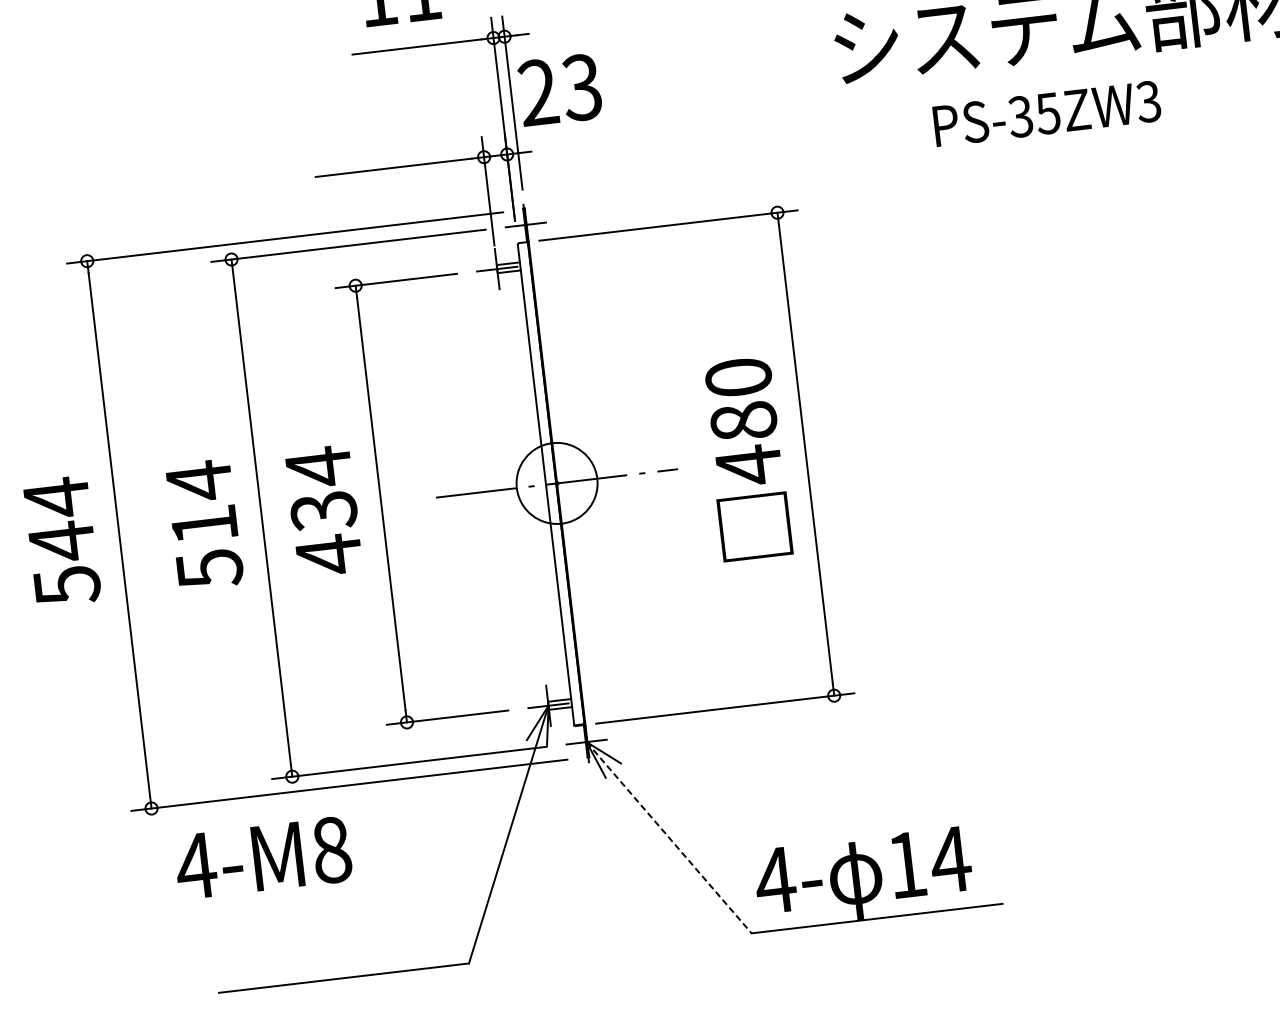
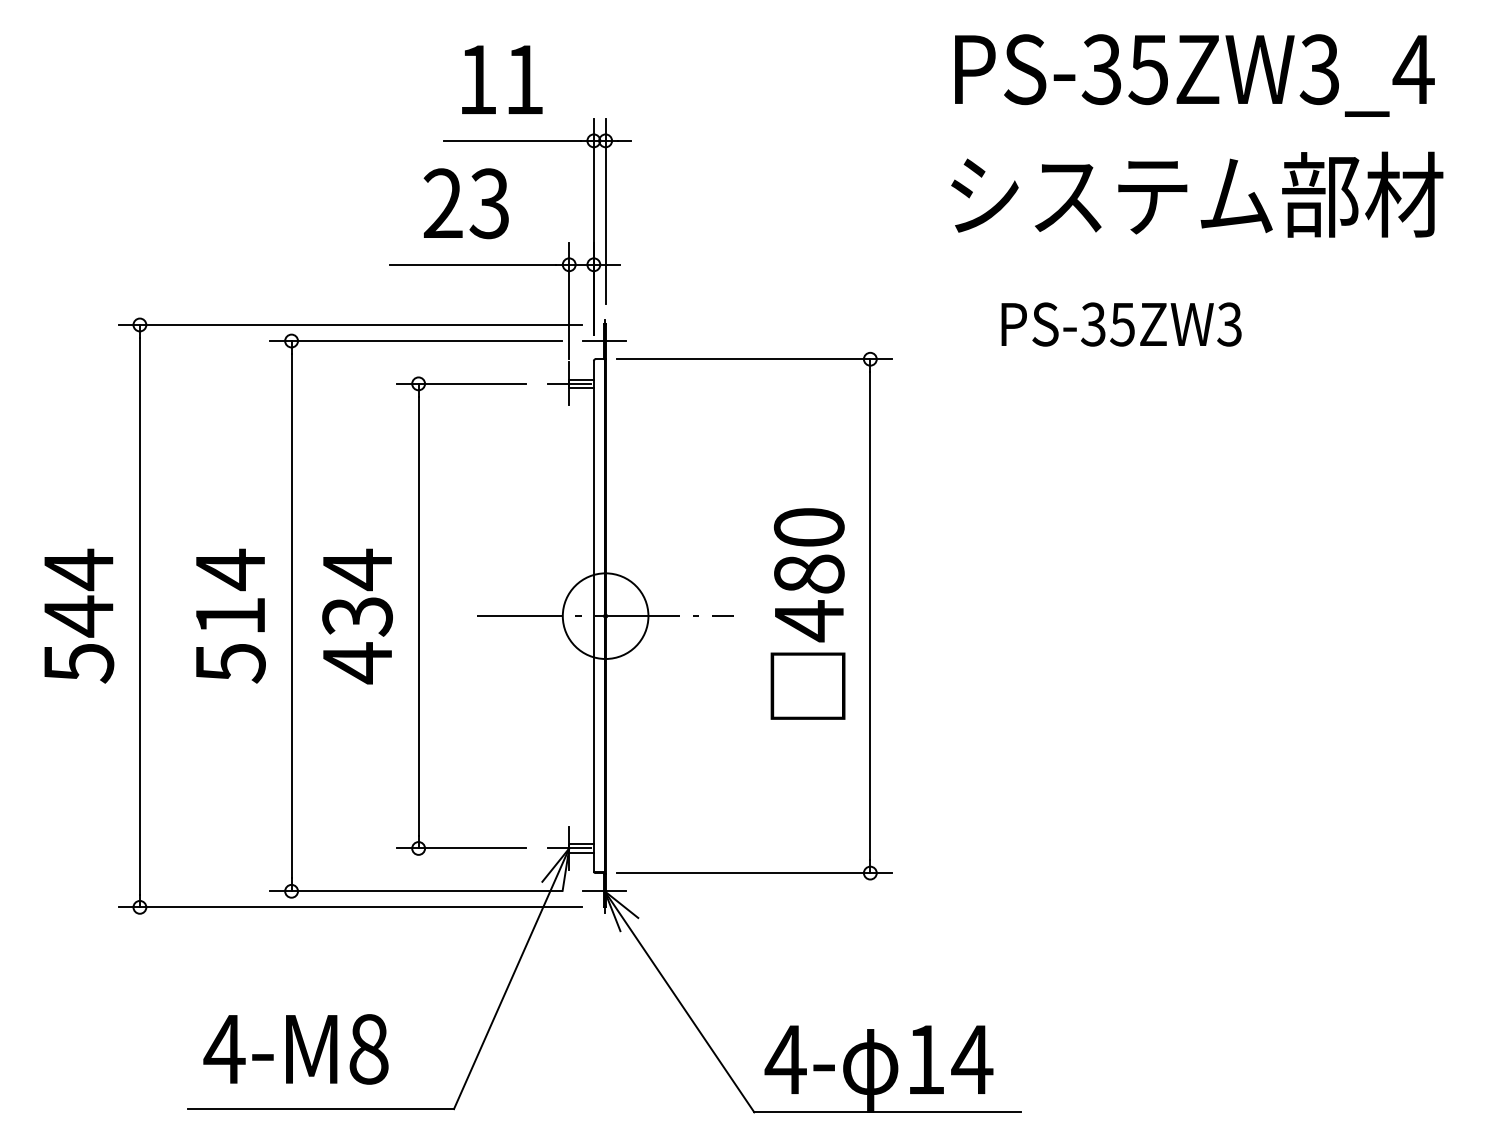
text: (559, 89) -> (465, 203), moved
text: (1047, 113) -> (1121, 324), moved
line: (669, 838) -> (679, 1002), dashed -> solid
text: (262, 858) -> (295, 1049), moved

